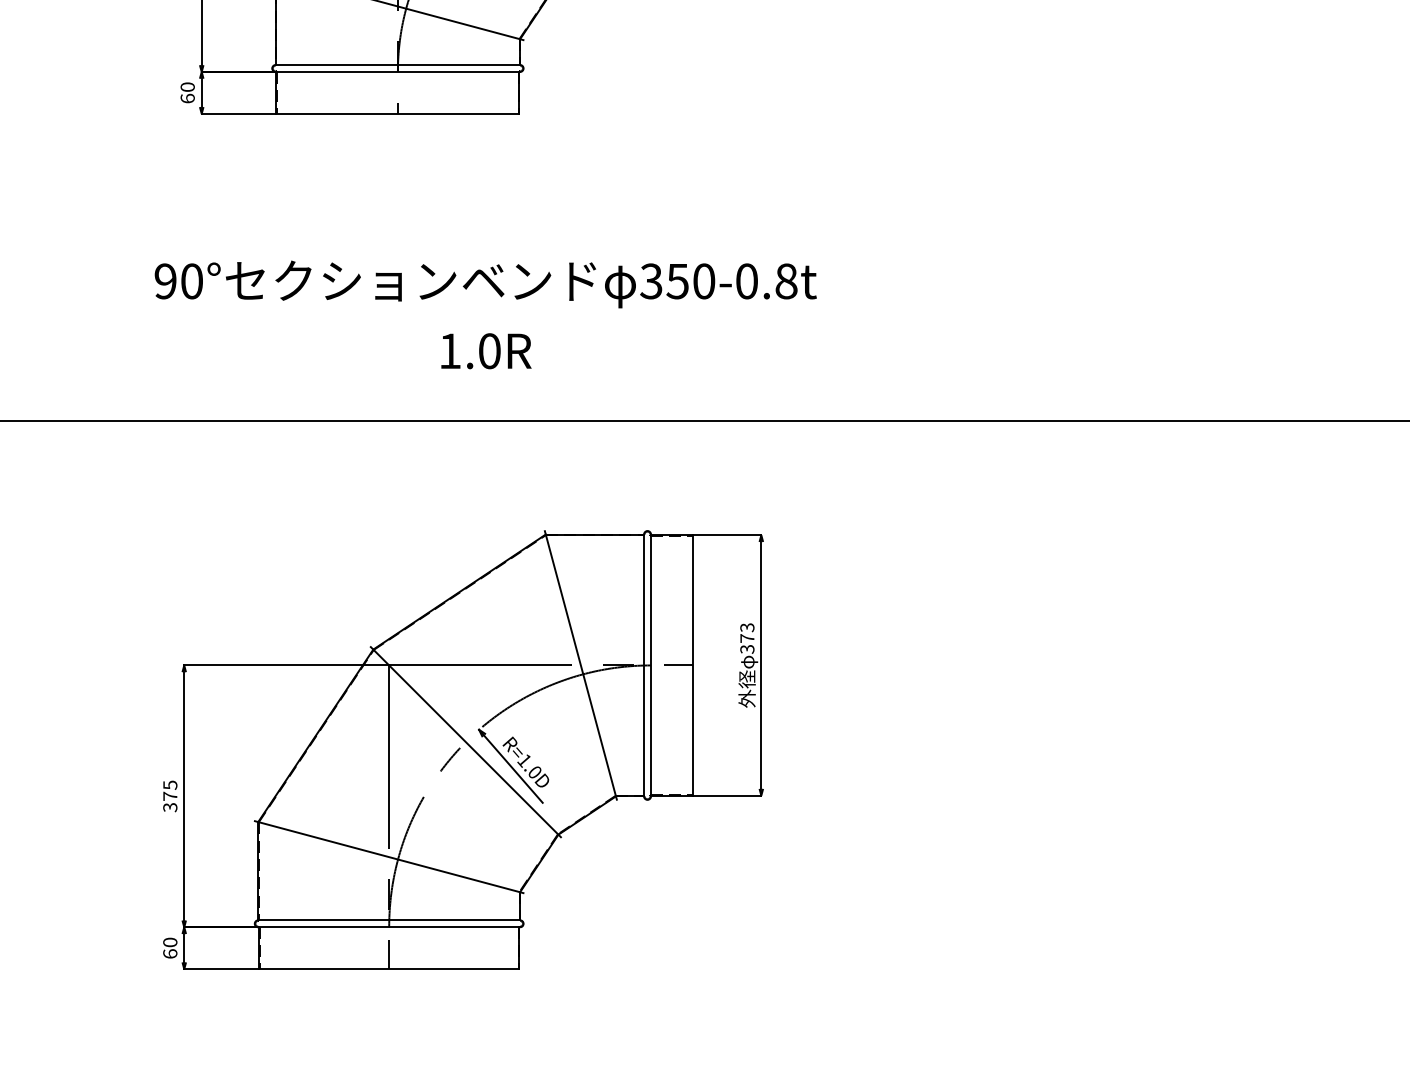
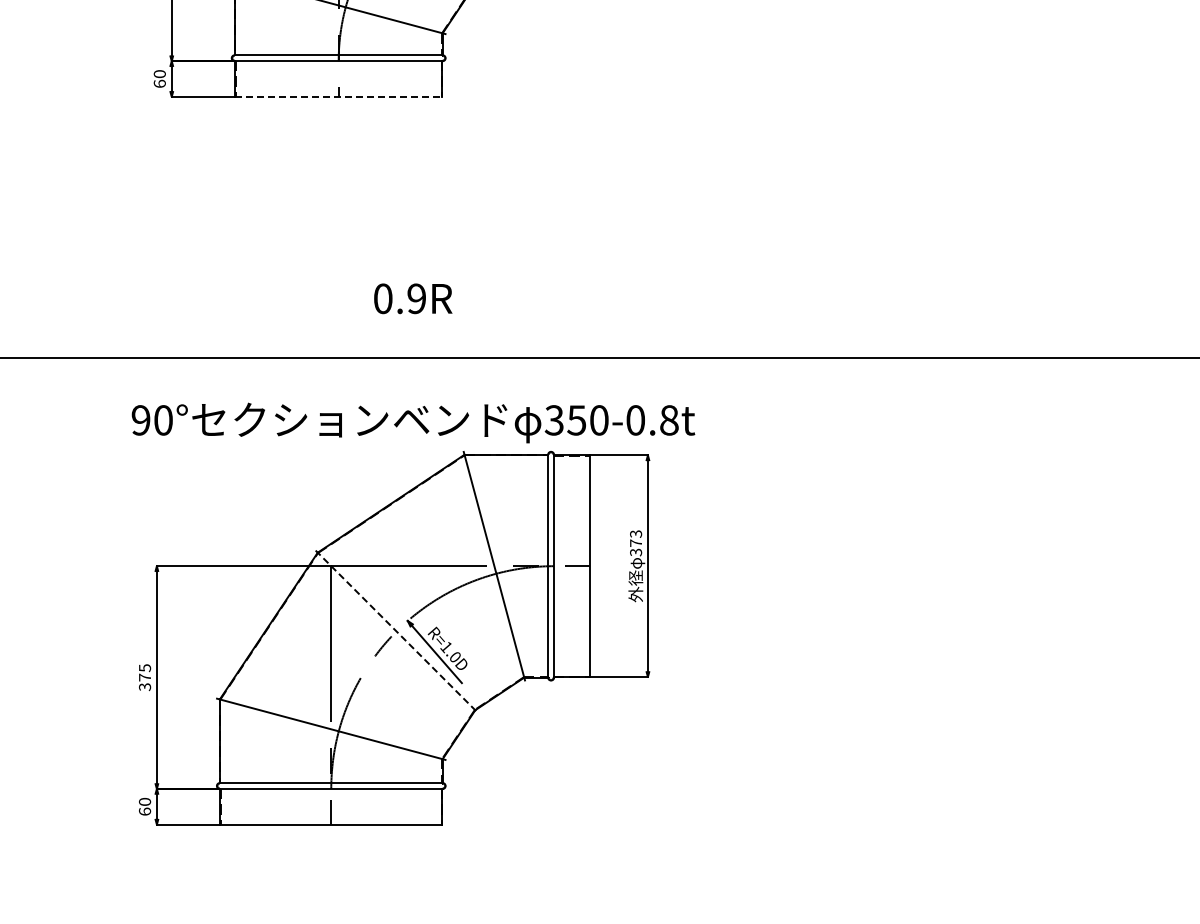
line: (398, 113) -> (339, 96), solid -> dashed
text: (485, 283) -> (413, 422), moved
text: (470, 350) -> (400, 298), 1.0R -> 0.9R
line: (465, 742) -> (396, 631), solid -> dashed

